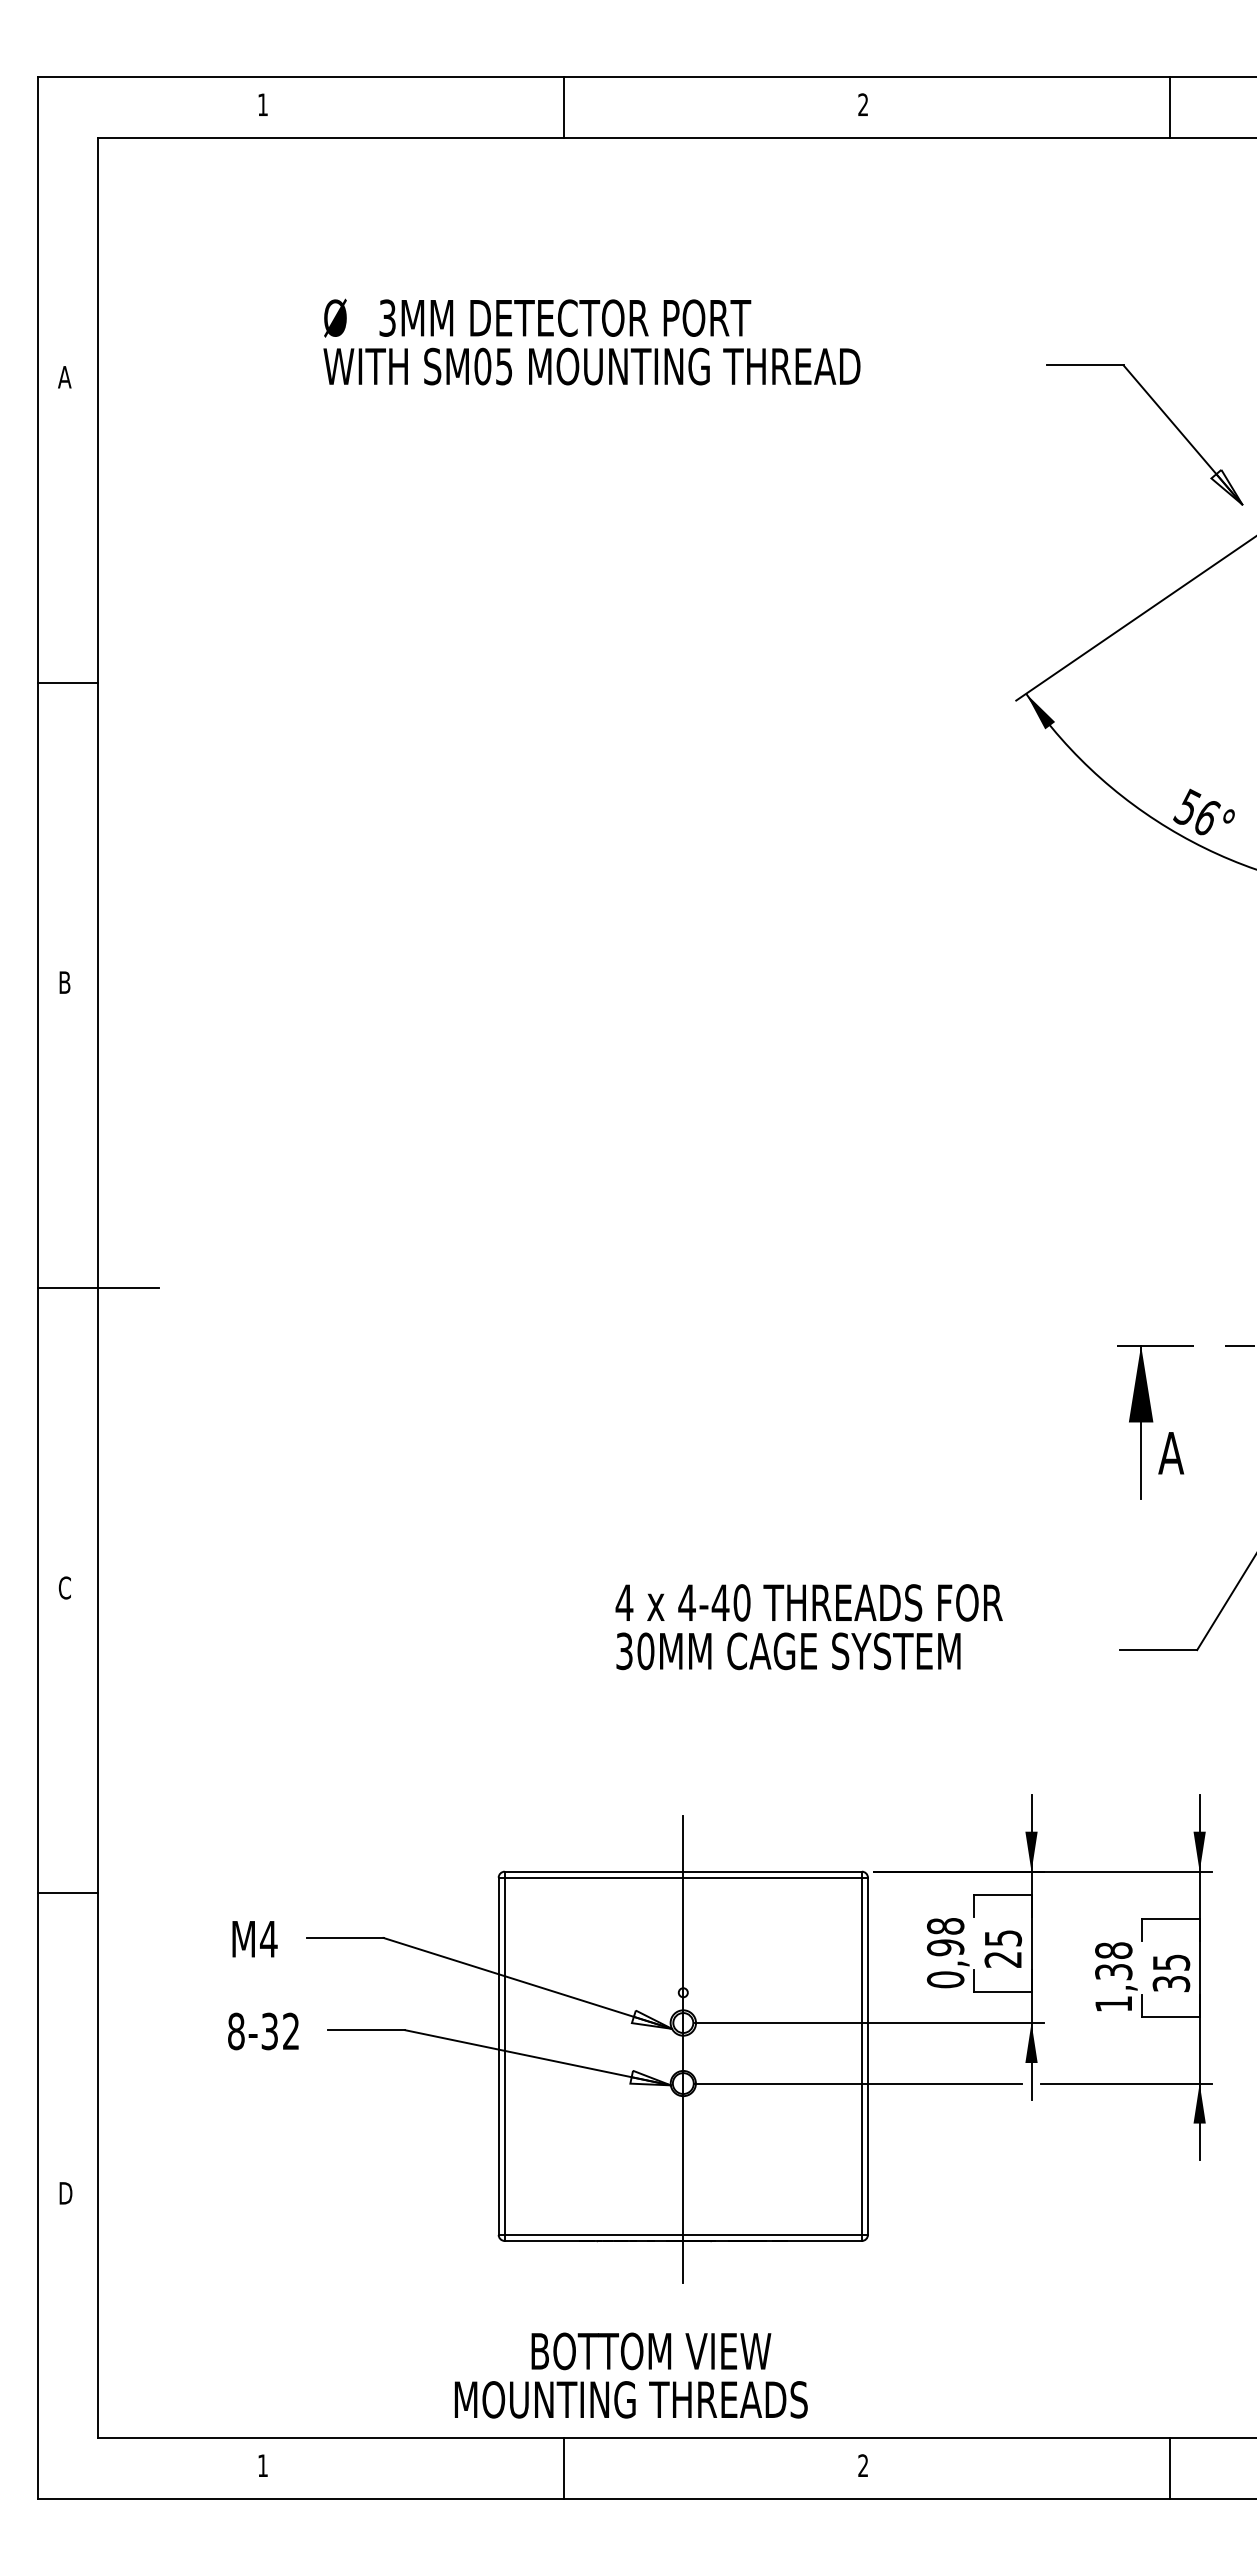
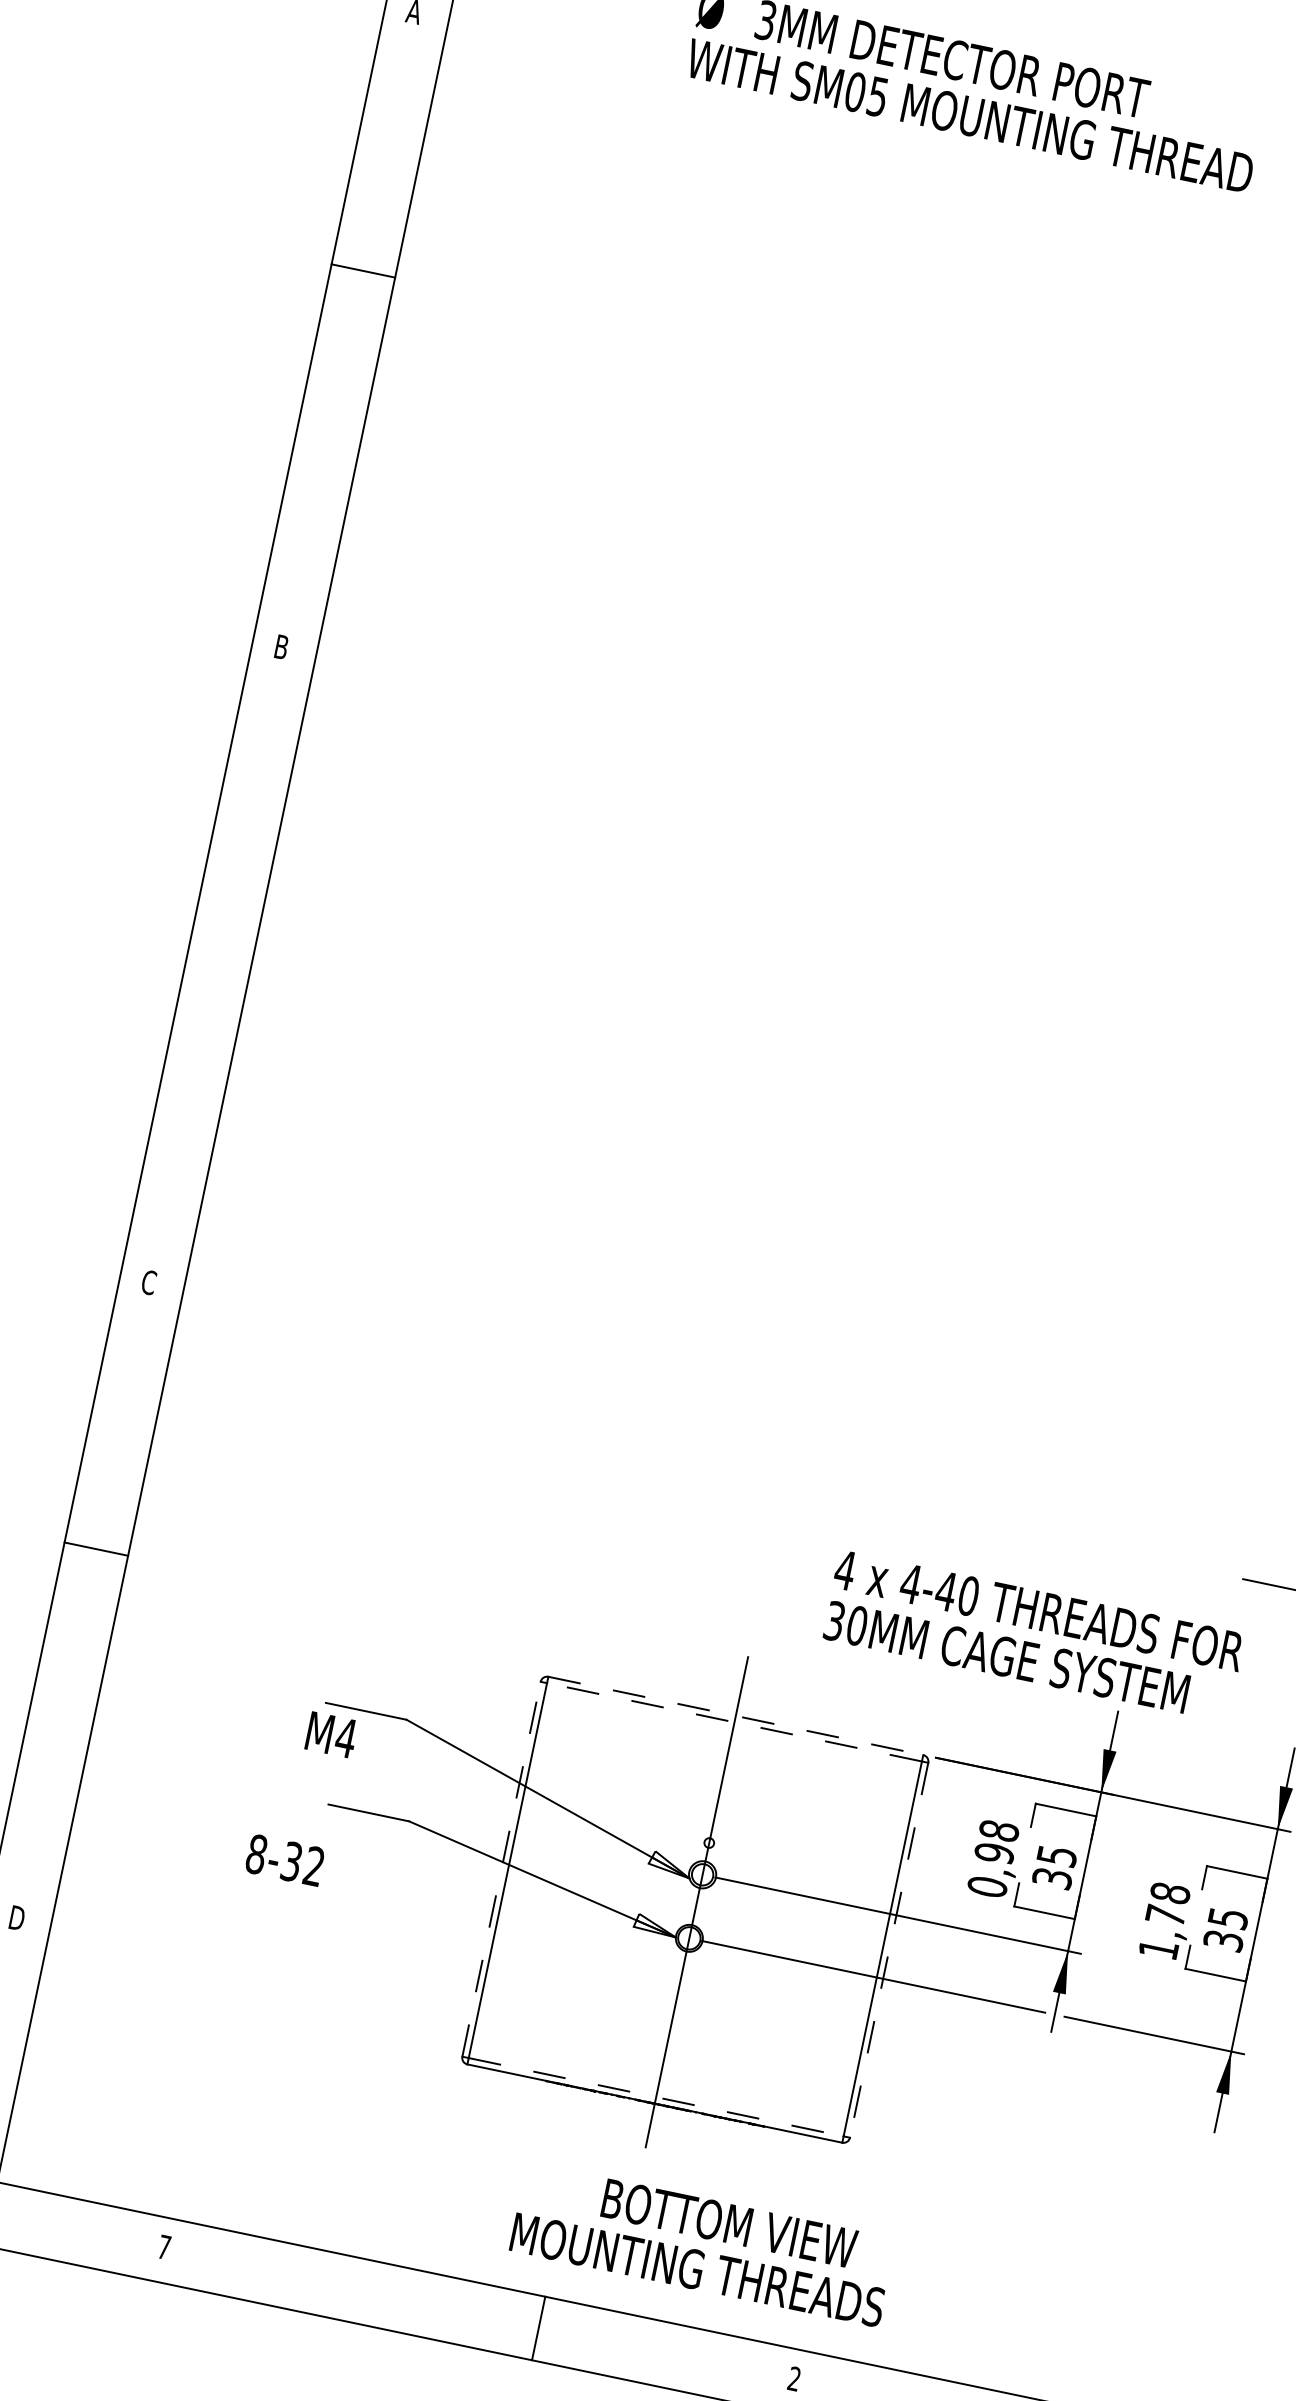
line: (67, 682) -> (363, 270), moved
line: (97, 1288) -> (248, 975), removed
text: (808, 1627) -> (1033, 1636), moved
line: (683, 1871) -> (736, 1715), solid -> dashed
line: (683, 1877) -> (734, 1722), solid -> dashed
line: (67, 1893) -> (96, 1549), moved
text: (254, 1939) -> (331, 1735), moved
text: (1003, 1959) -> (1052, 1878), 25 -> 35
text: (1113, 1972) -> (1165, 1916), 1,38 -> 1,78
text: (263, 2031) -> (285, 1860), moved
line: (498, 2056) -> (501, 1869), solid -> dashed
line: (867, 2056) -> (888, 1950), solid -> dashed
line: (683, 2234) -> (656, 2096), solid -> dashed
text: (630, 2375) -> (702, 2244), moved
text: (262, 2465) -> (163, 2246), 1 -> 7
line: (564, 2468) -> (539, 2328), moved

